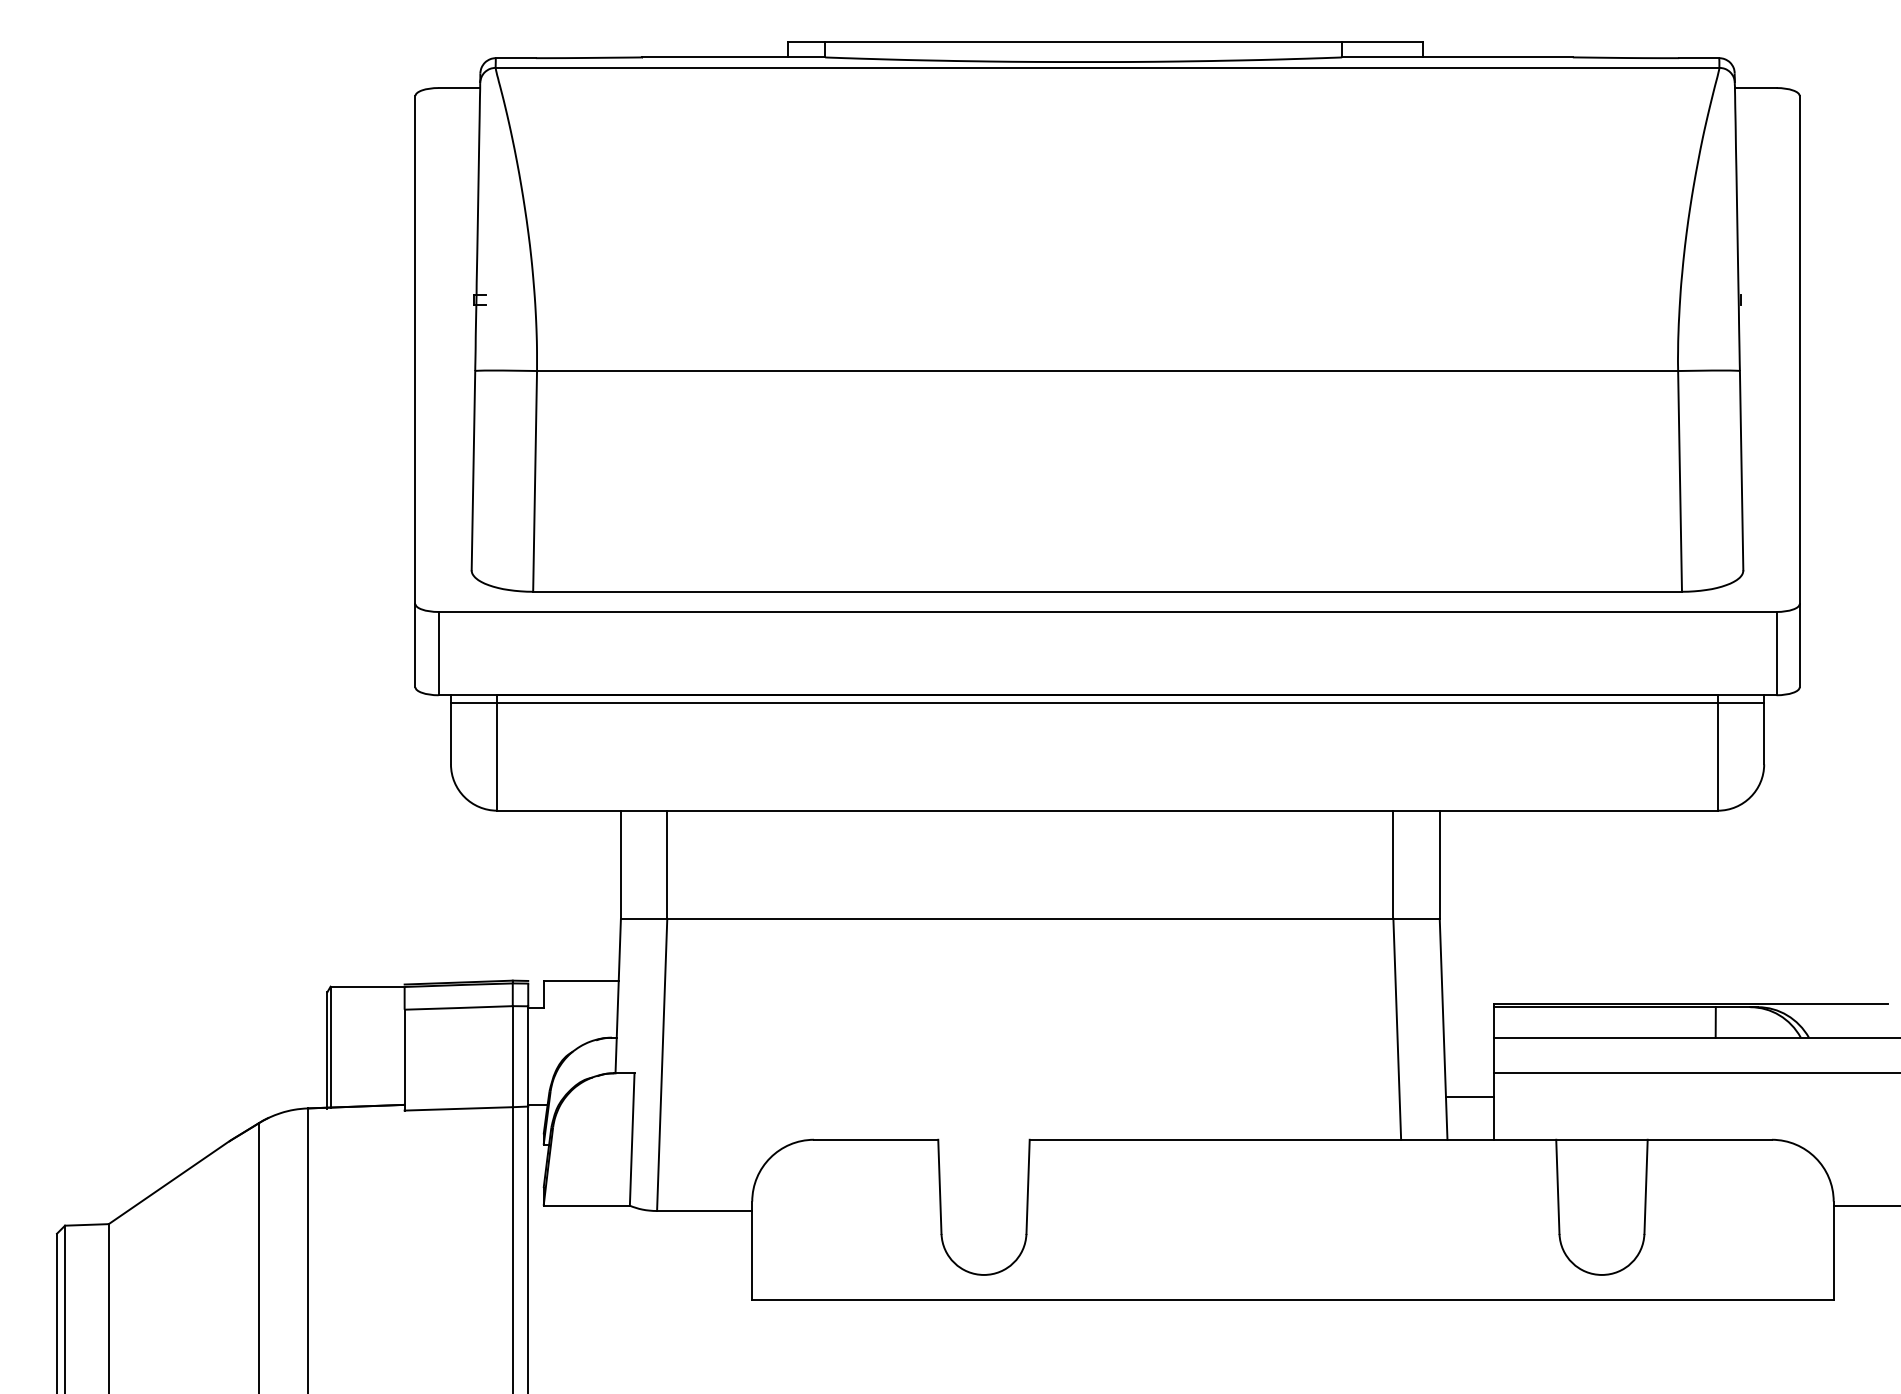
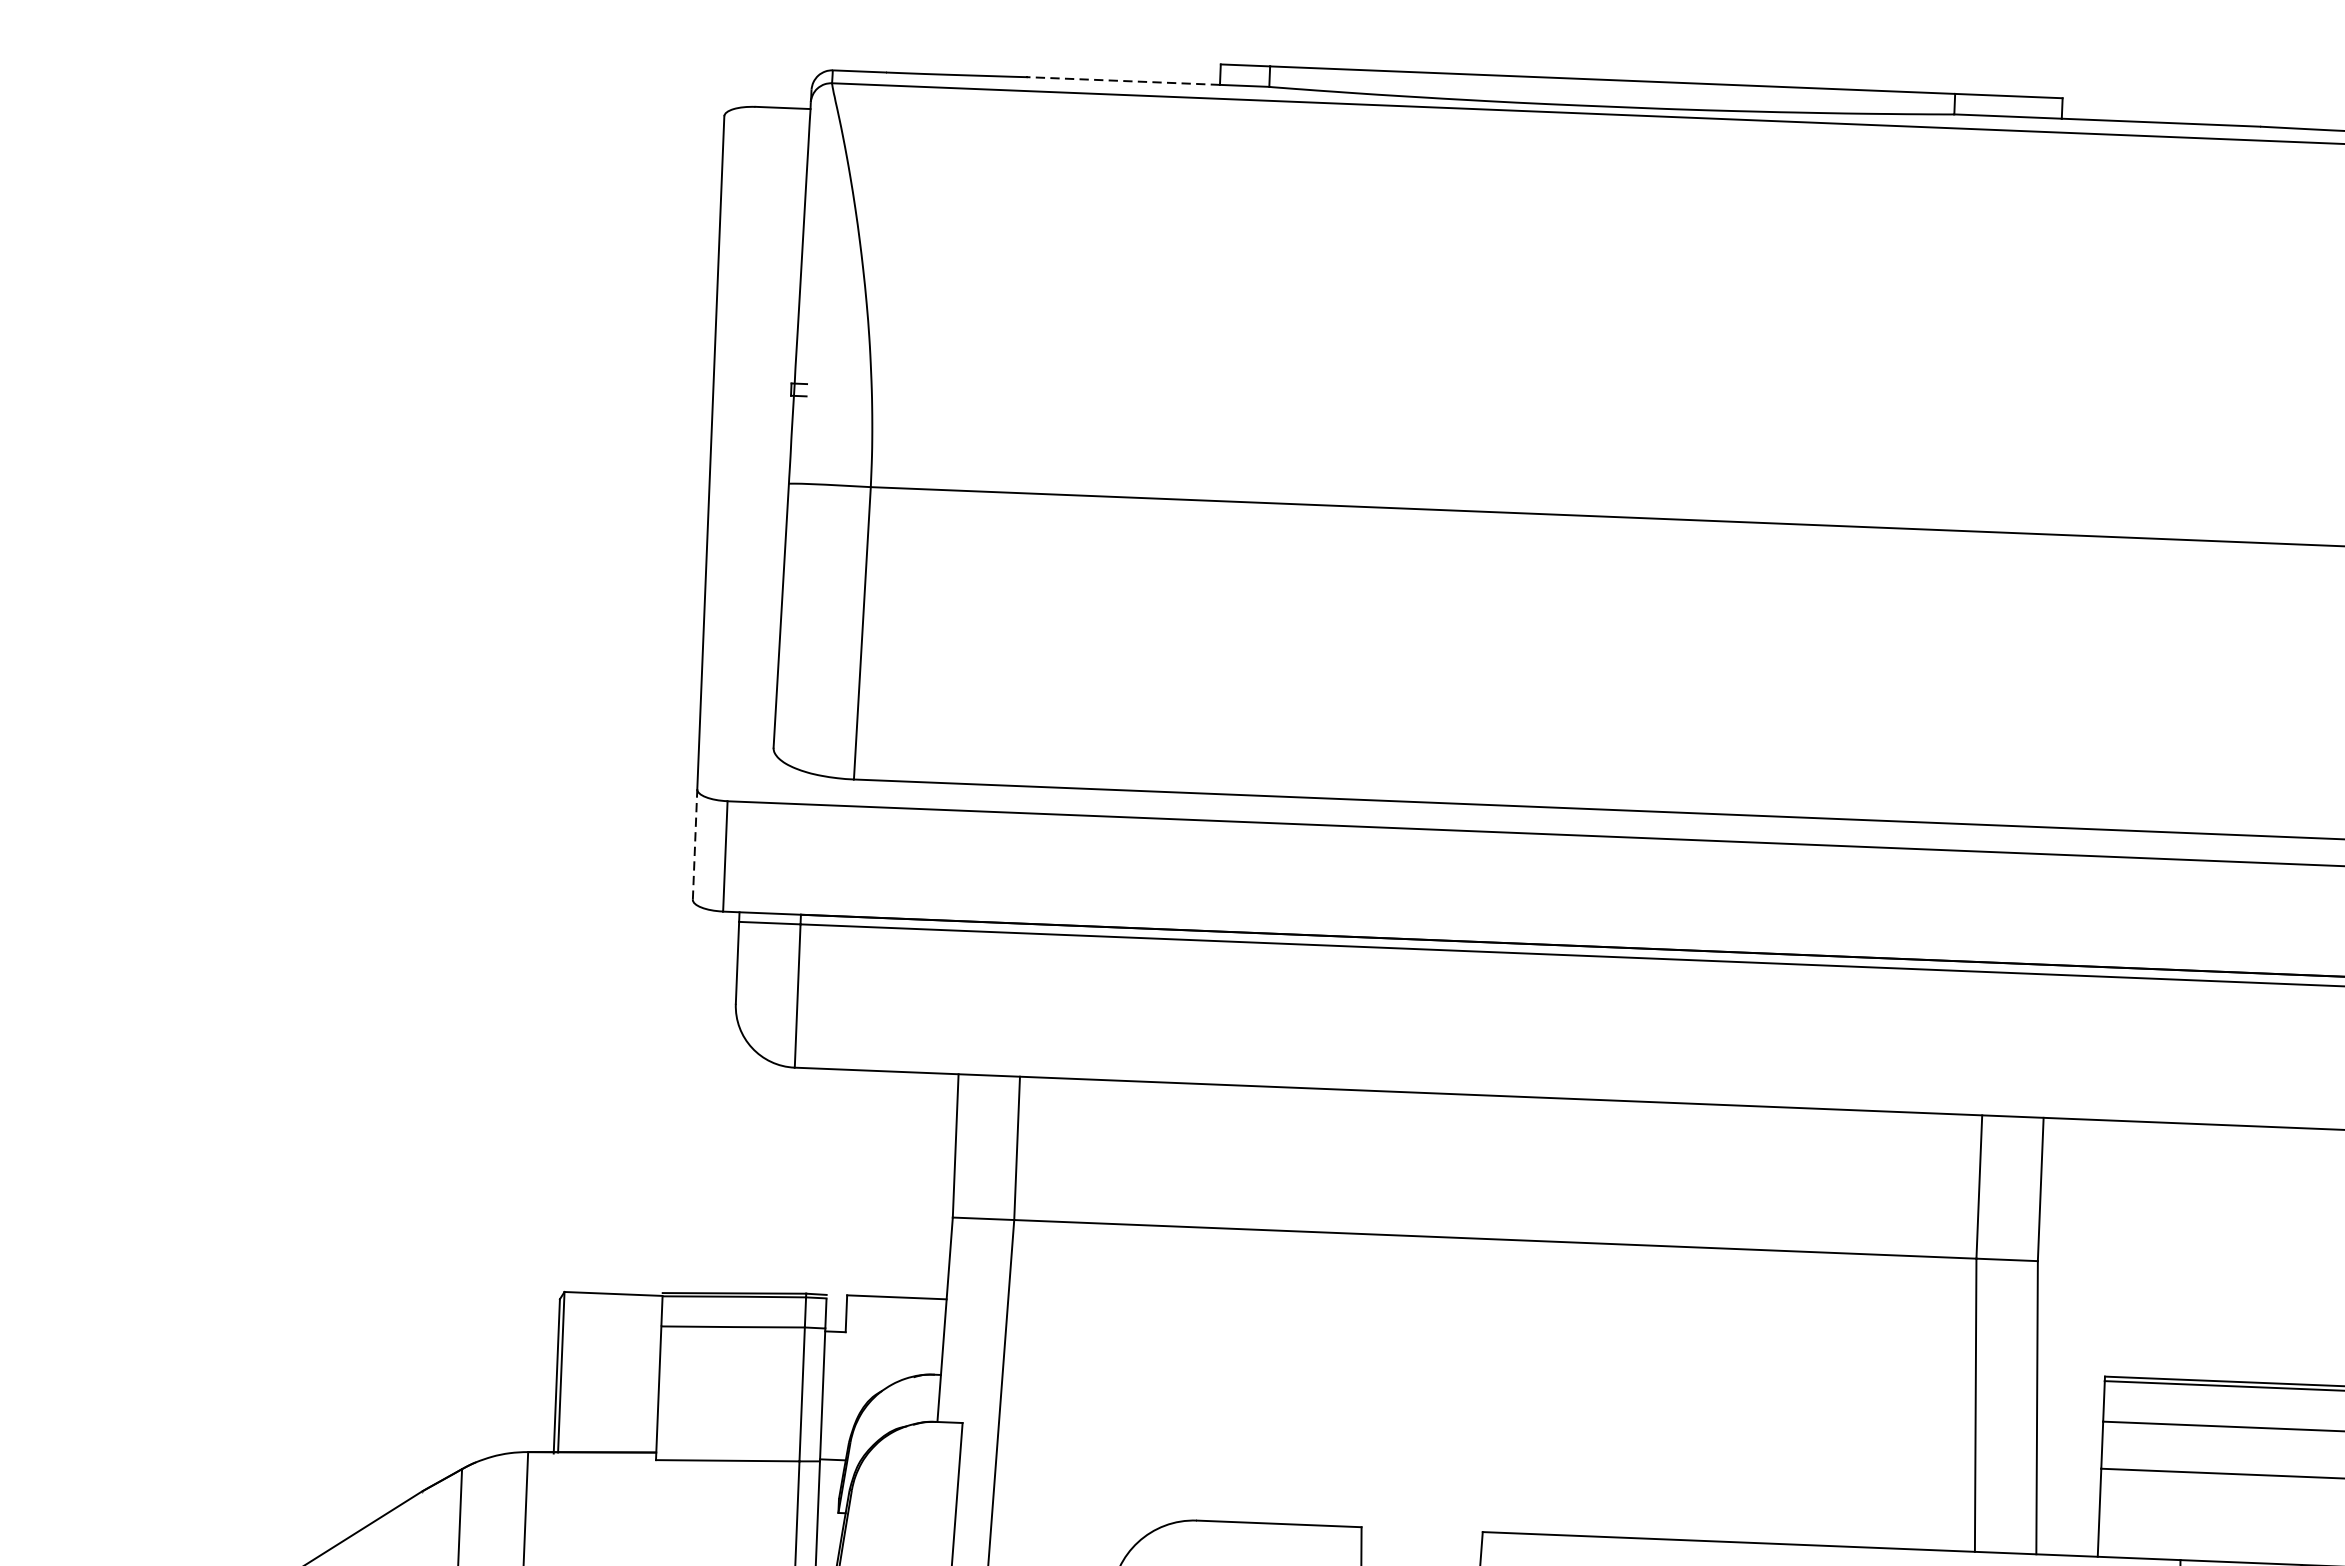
line: (715, 57) -> (1123, 81), solid -> dashed
line: (415, 645) -> (695, 844), solid -> dashed
line: (1469, 1096) -> (2067, 1498), removed

